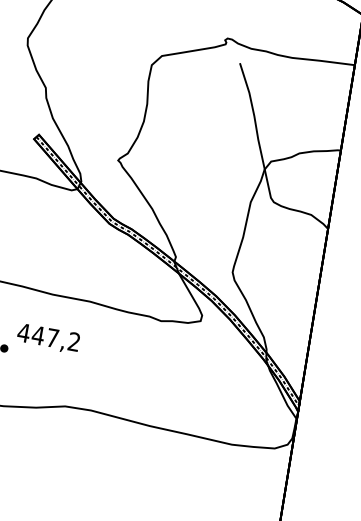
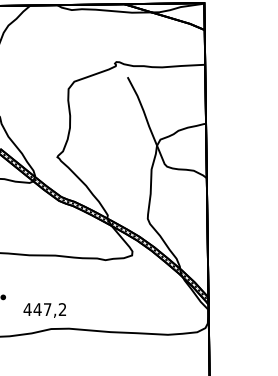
text: (47, 338) -> (44, 310), moved

